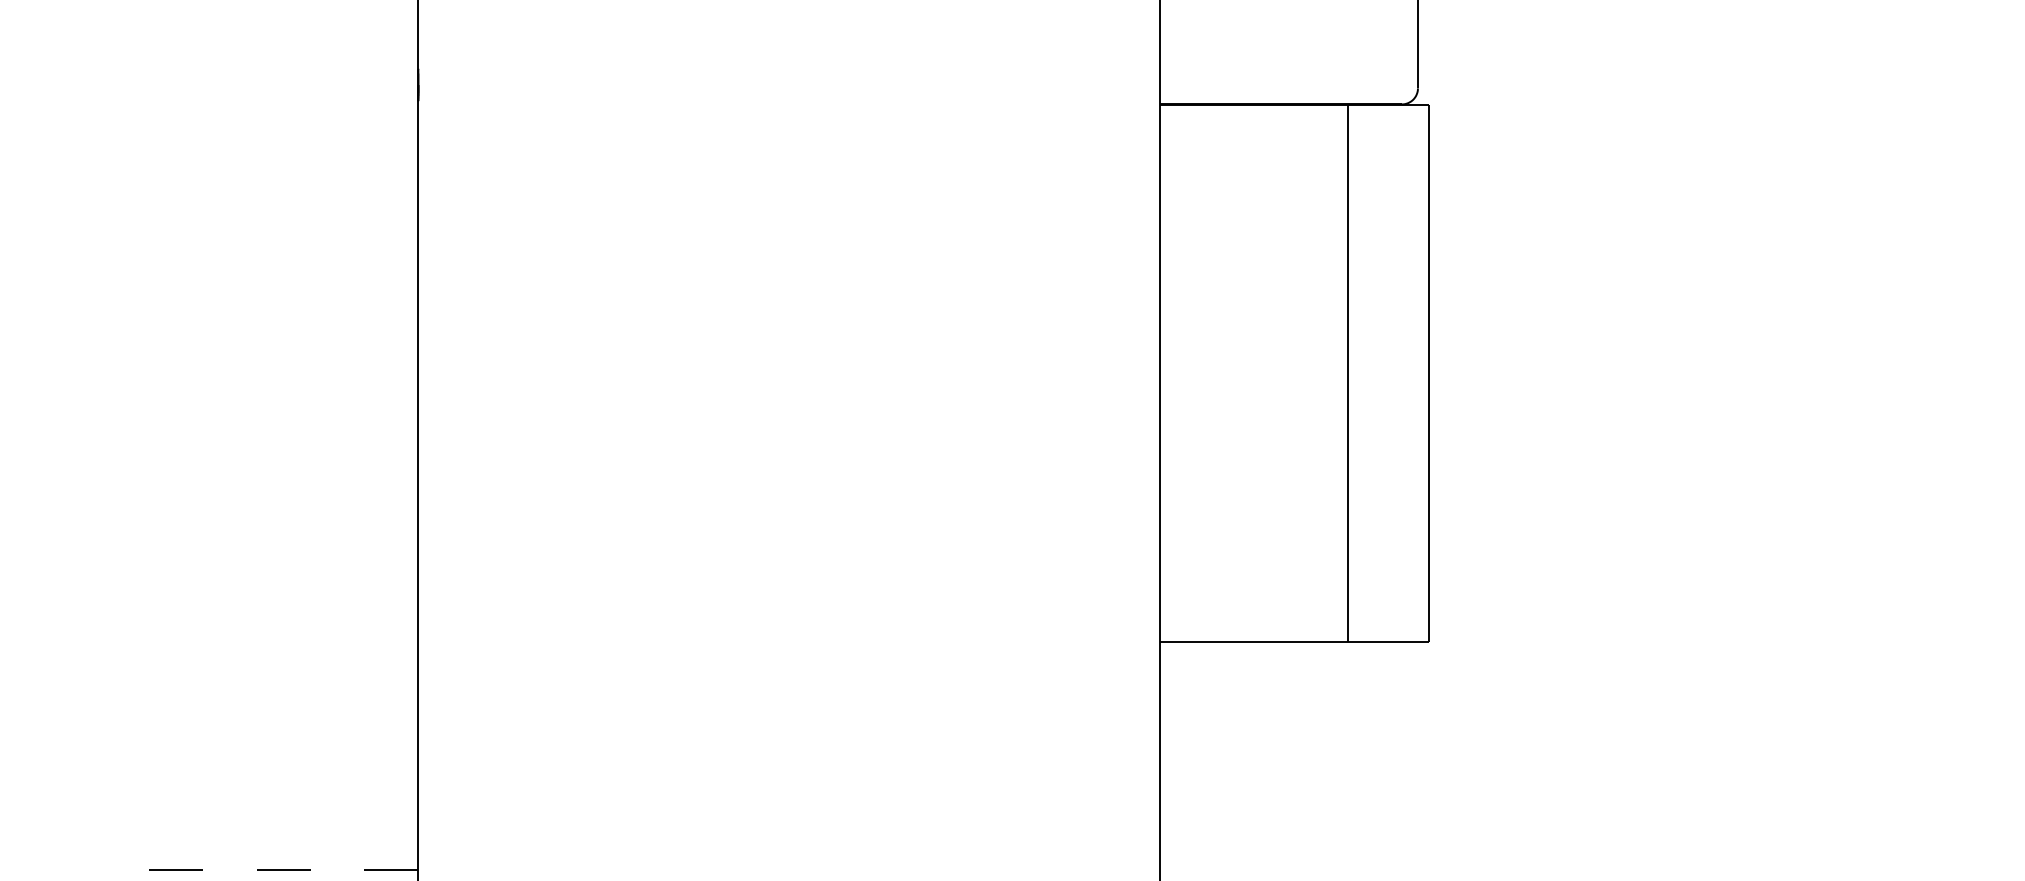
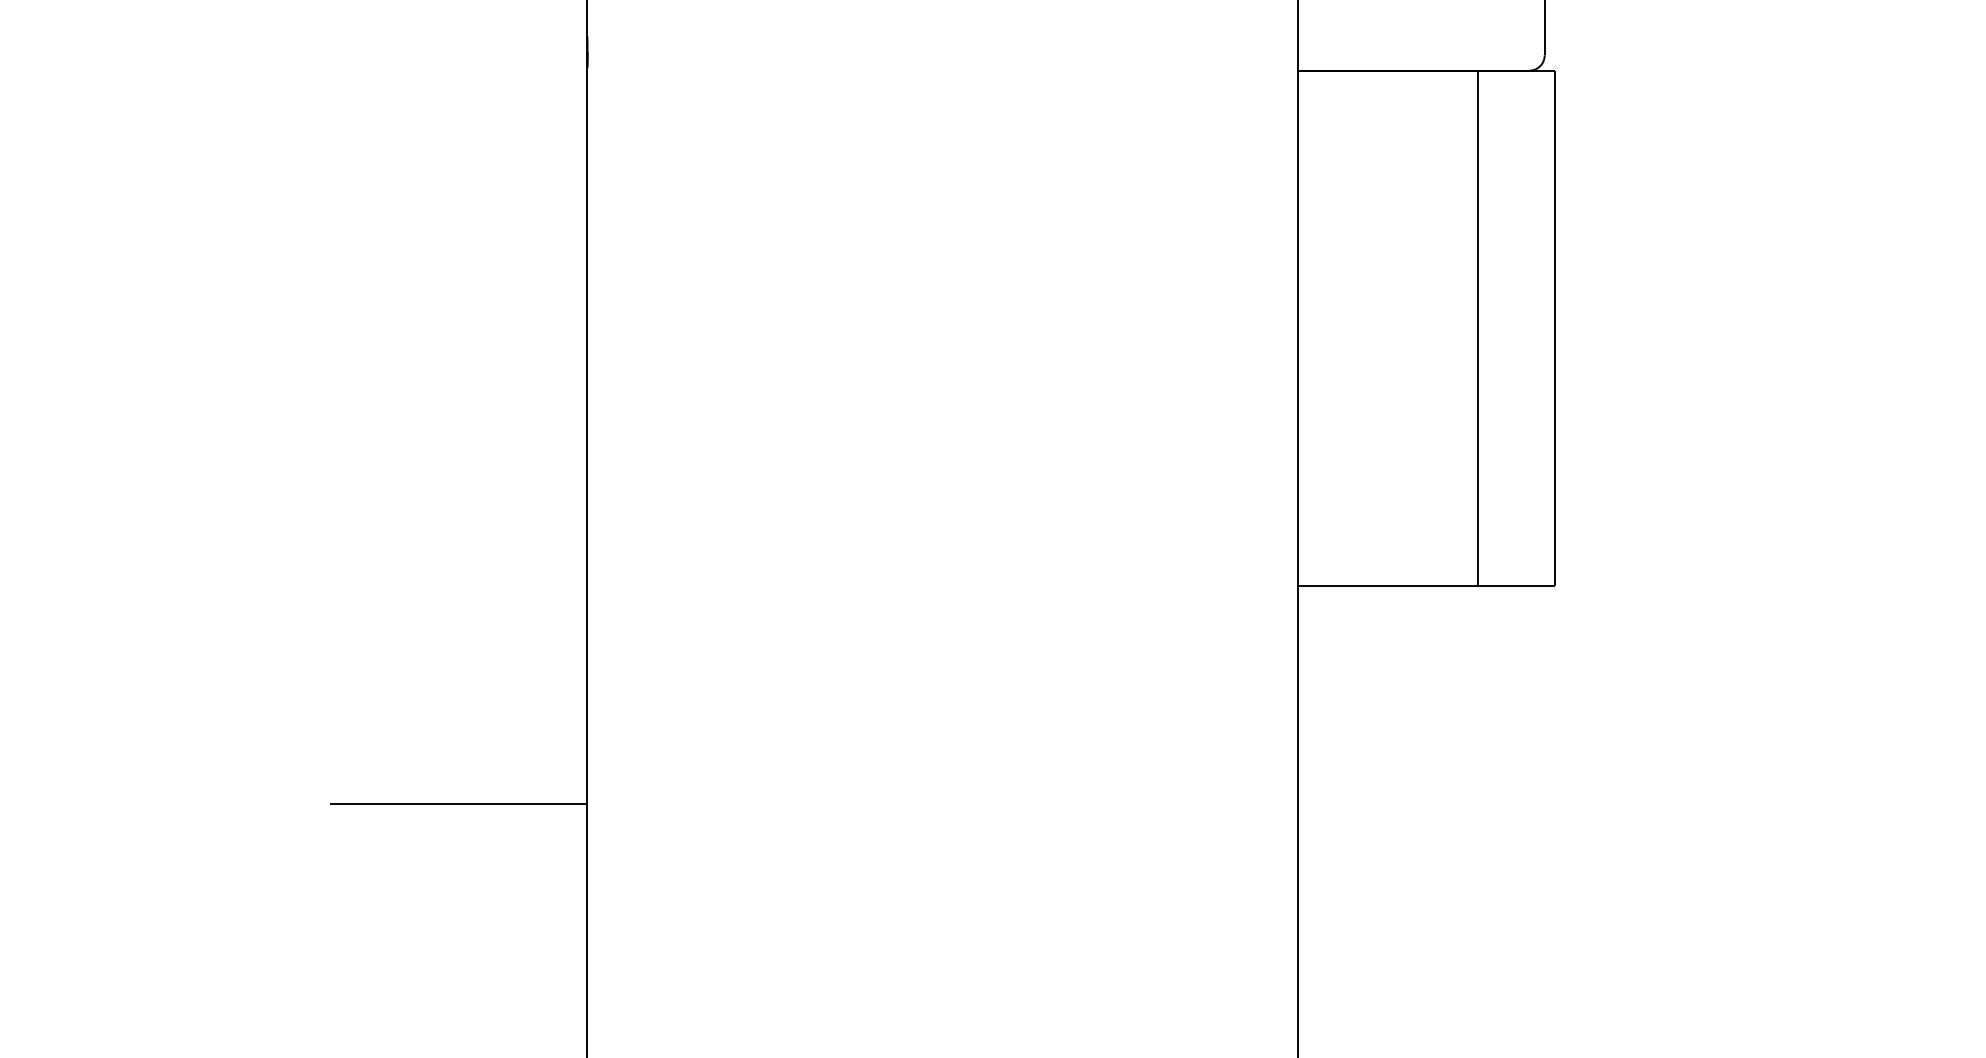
line: (283, 869) -> (458, 803), dashed -> solid

